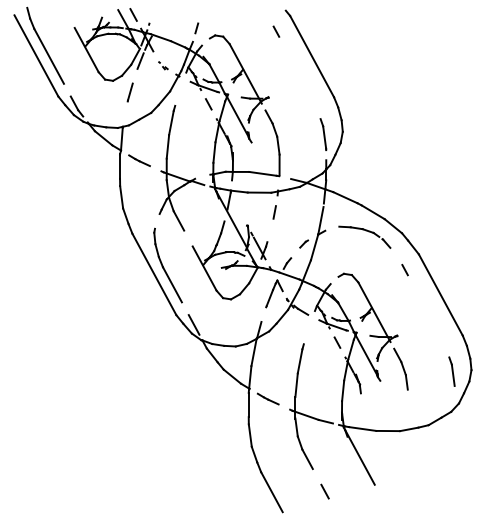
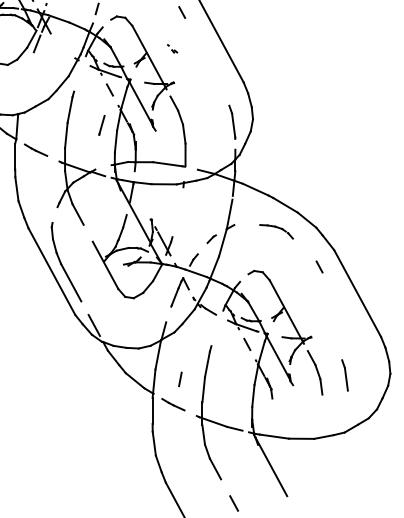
part: (163, 65) -> (172, 48), moved
line: (129, 92) -> (101, 125), moved
line: (274, 212) -> (180, 379), moved
part: (364, 236) -> (276, 231), size x0.6
line: (451, 371) -> (344, 375), moved

